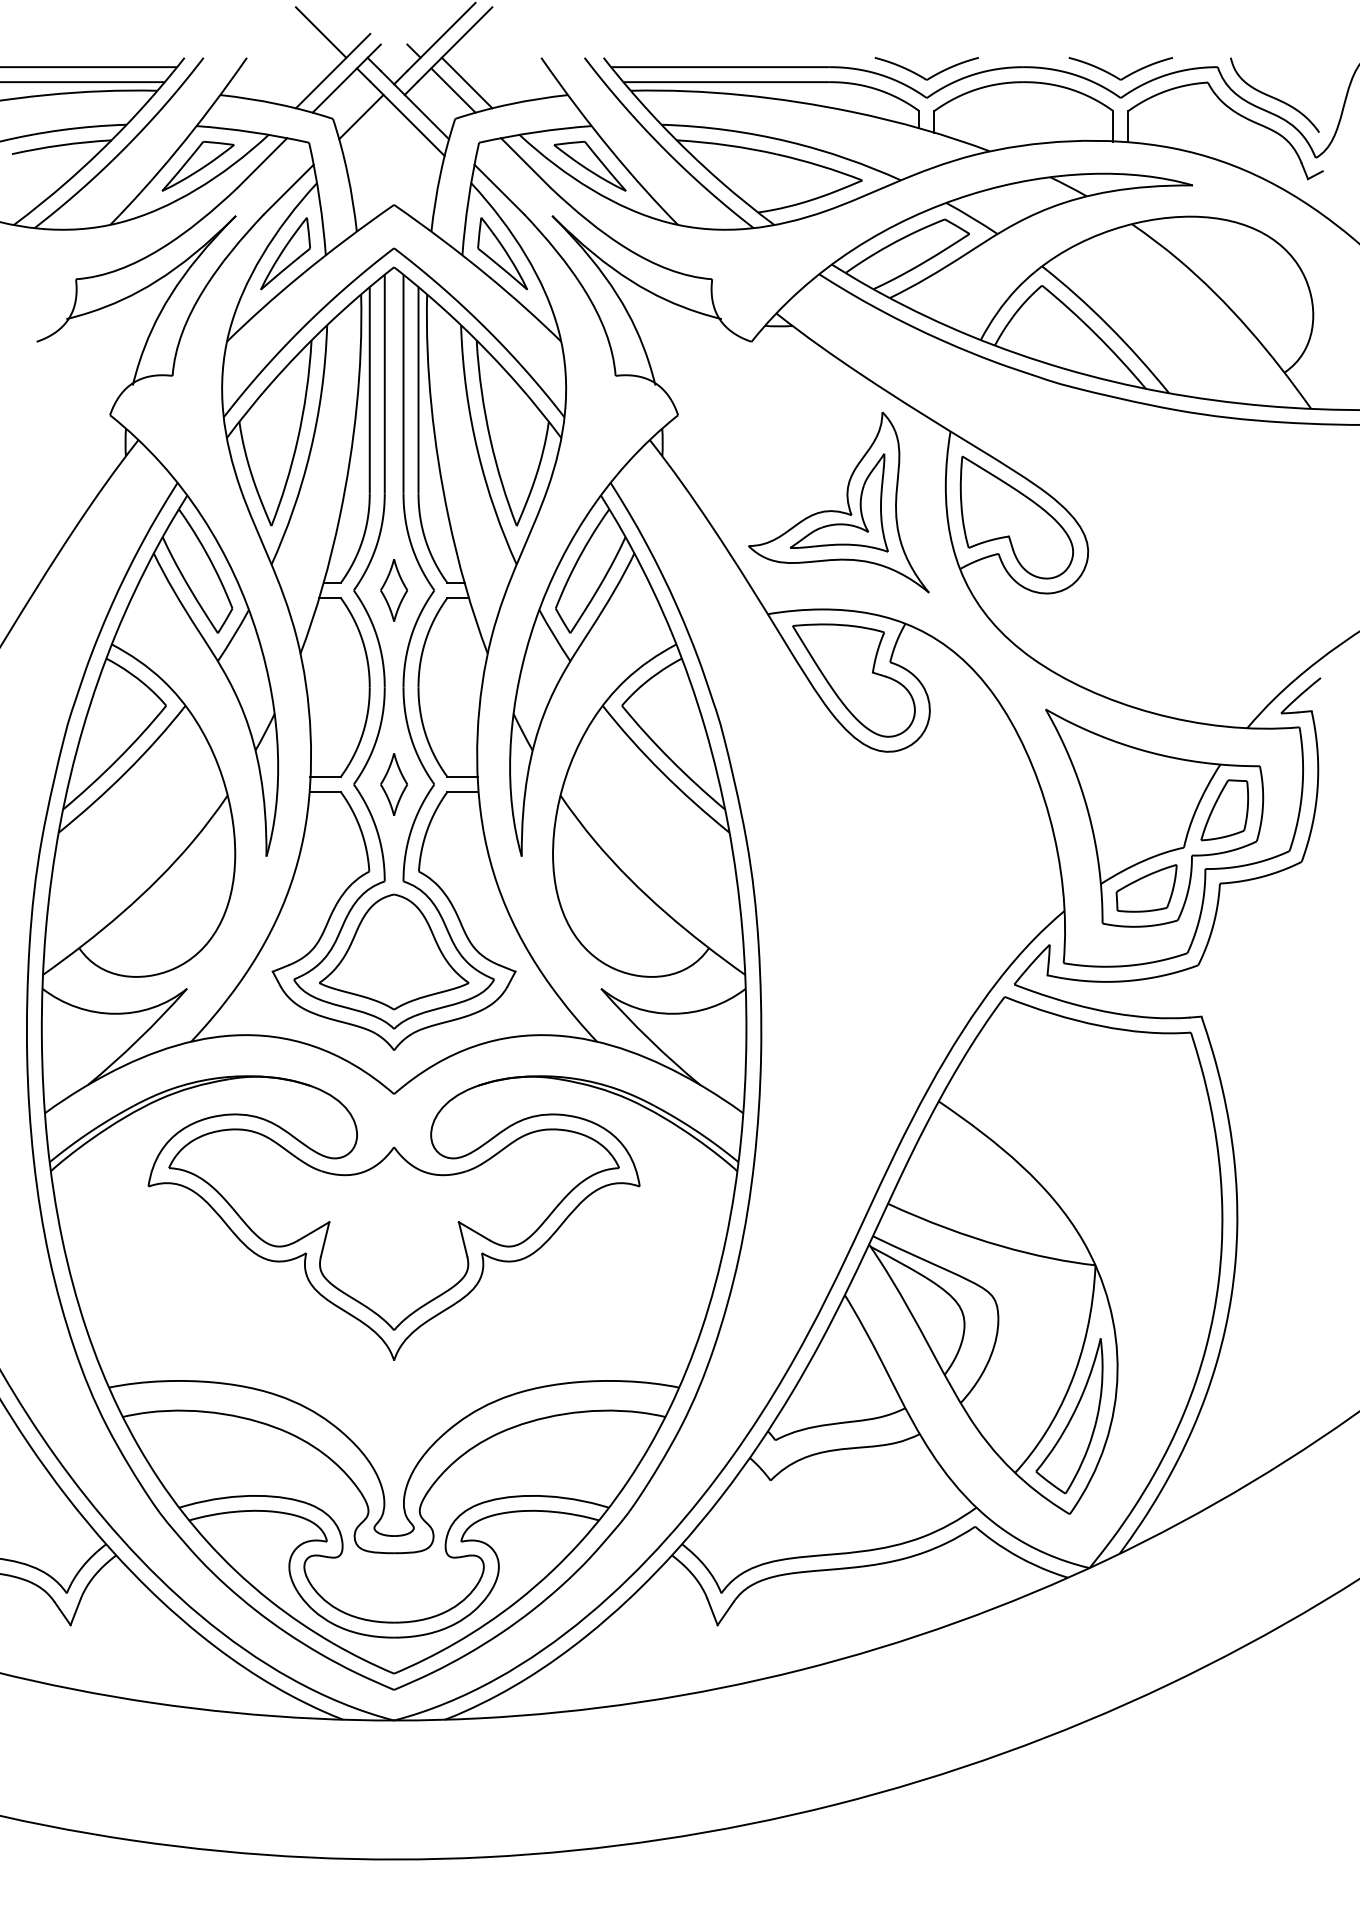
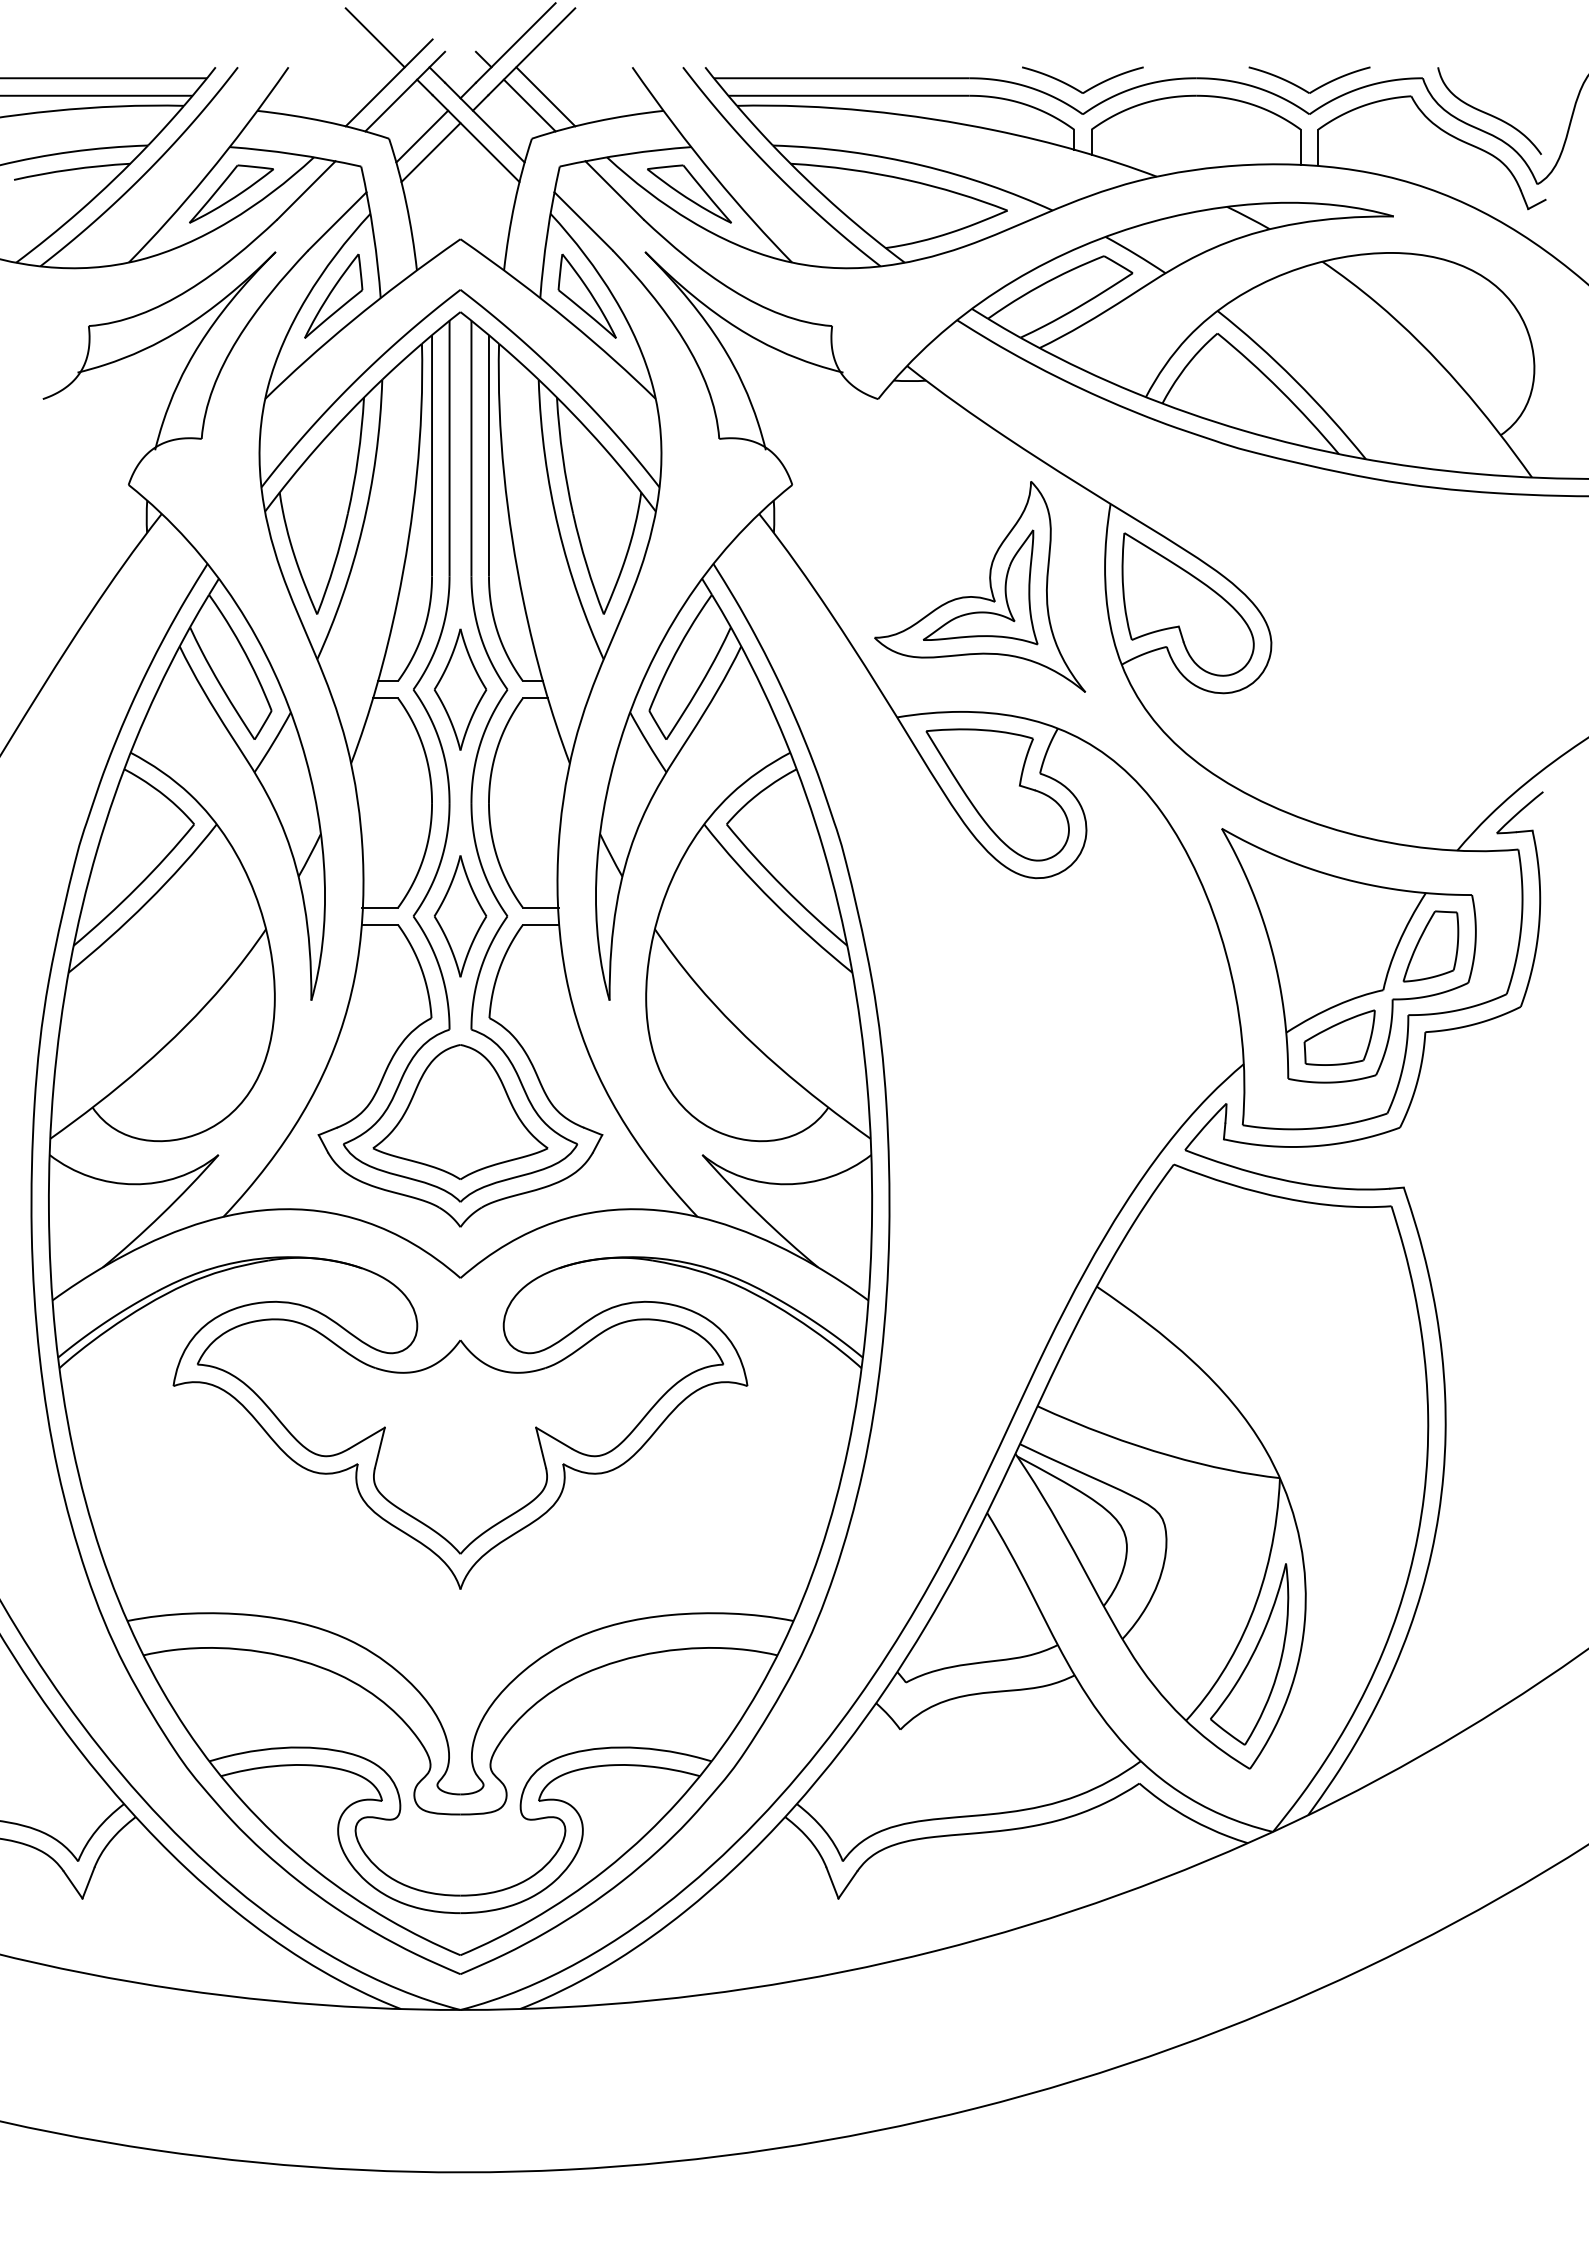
line: (368, 130) -> (430, 152), added
part: (394, 590) -> (460, 689), size x1.67
part: (394, 784) -> (460, 916), size x1.67

